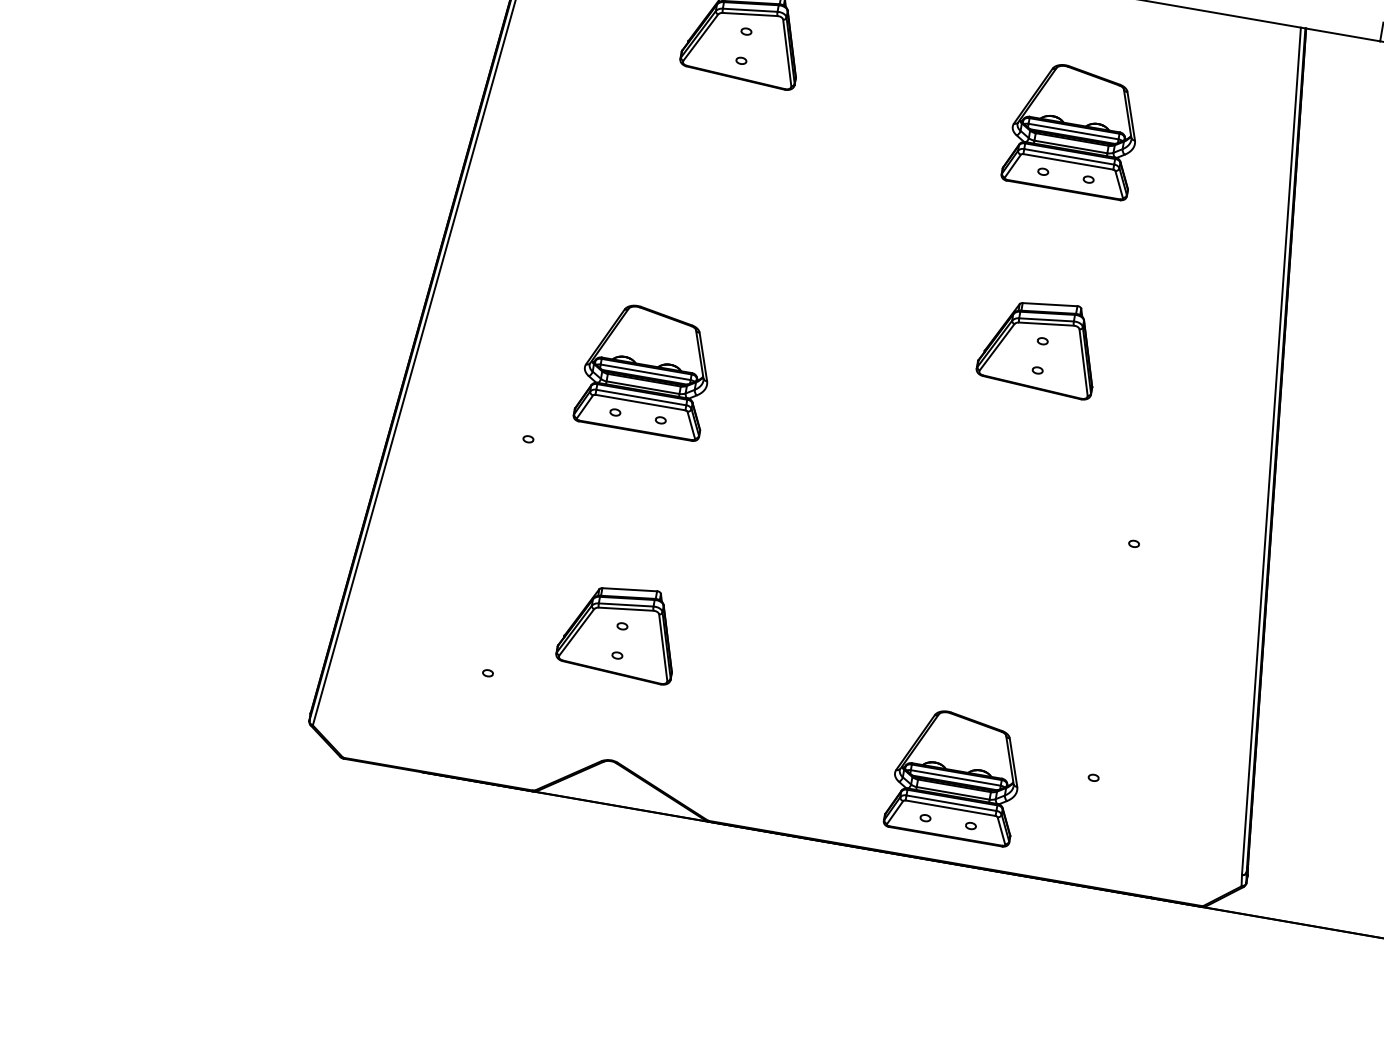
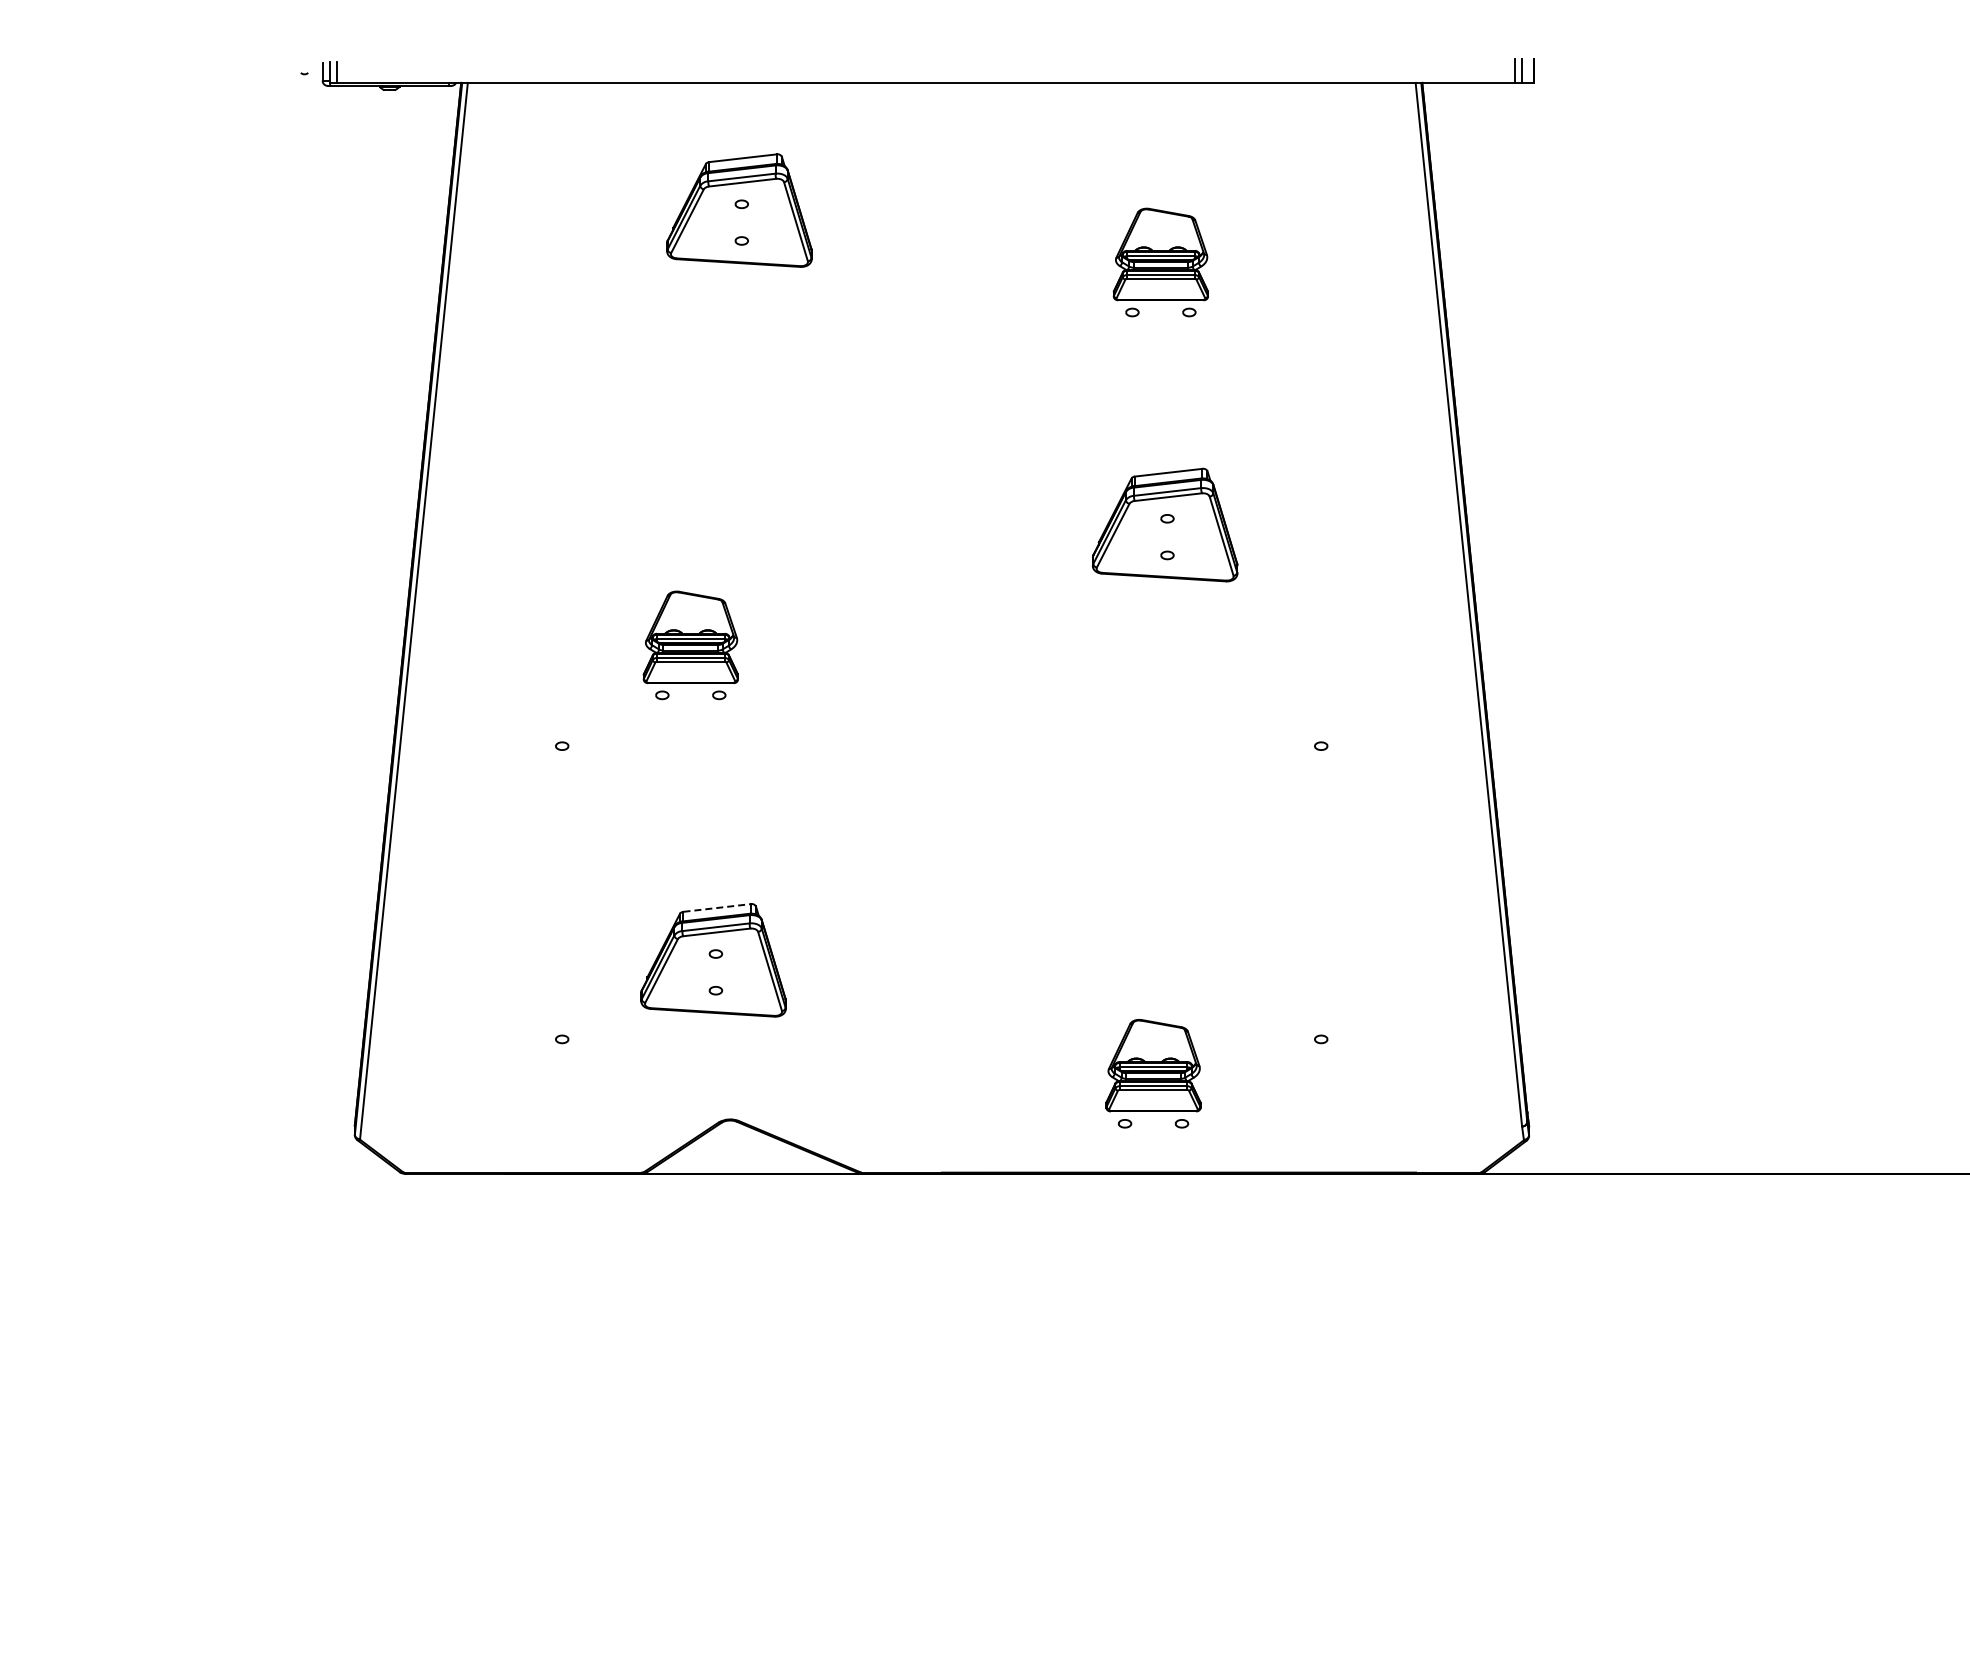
part: (1073, 129) -> (1160, 254), size x0.6
part: (645, 370) -> (690, 637), size x0.6
line: (630, 589) -> (717, 907), solid -> dashed
part: (956, 775) -> (1153, 1065), size x0.6

